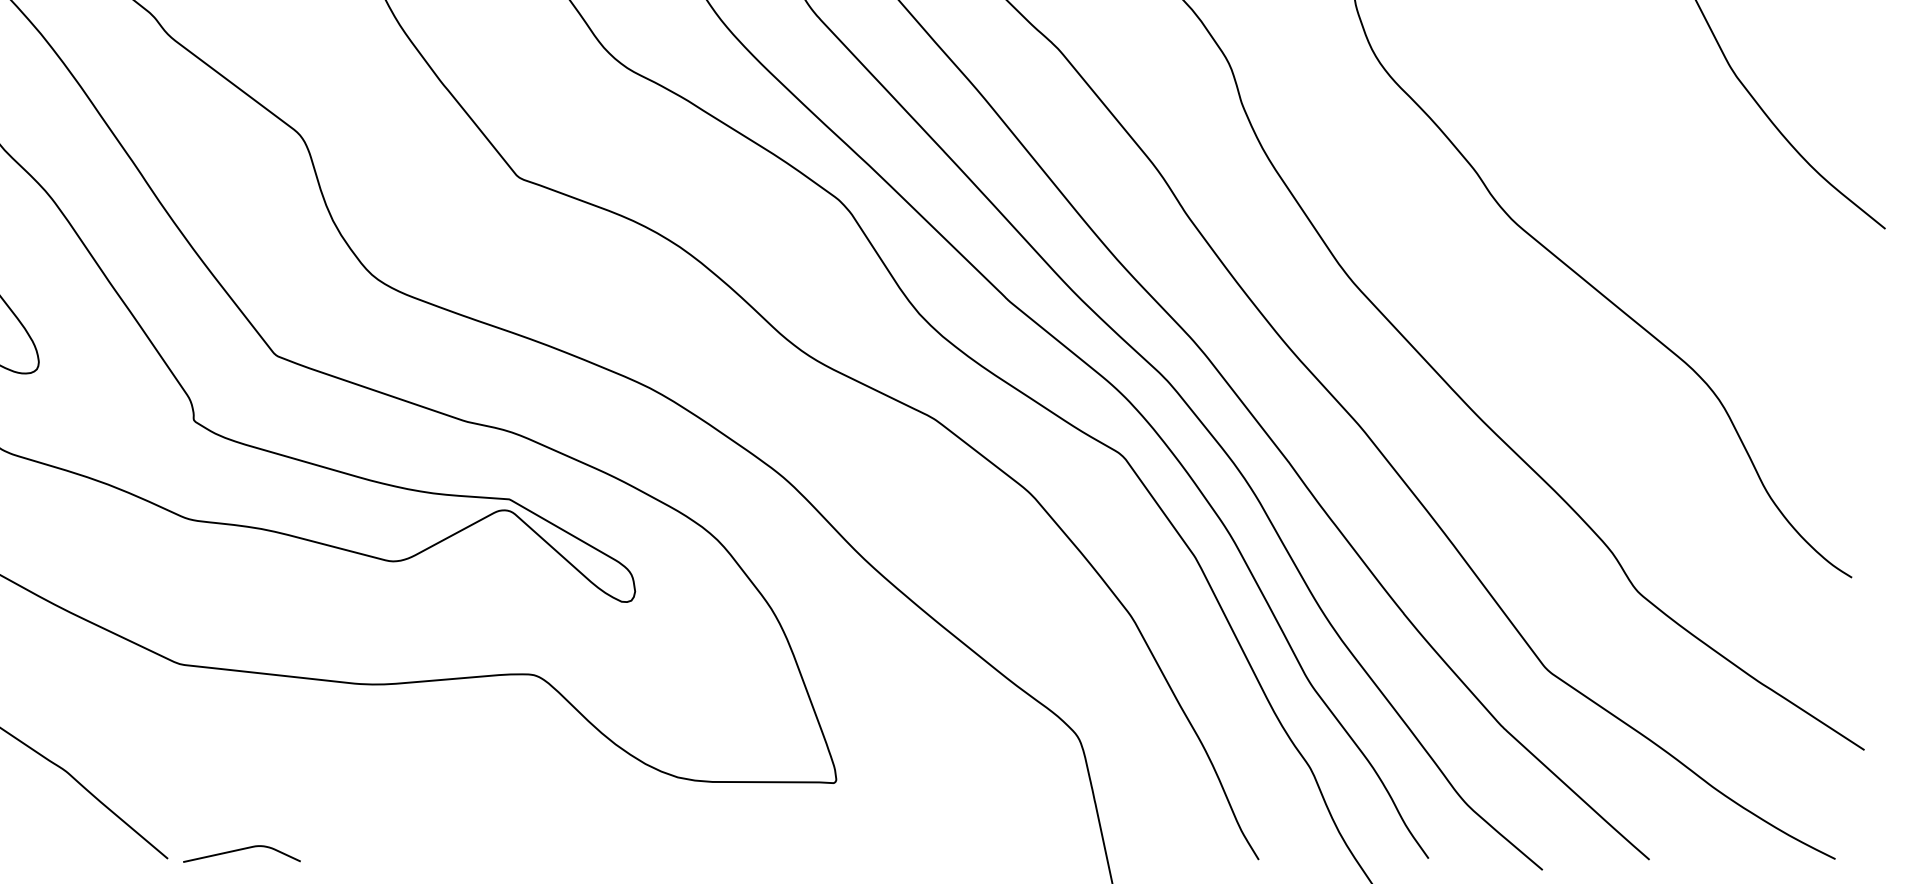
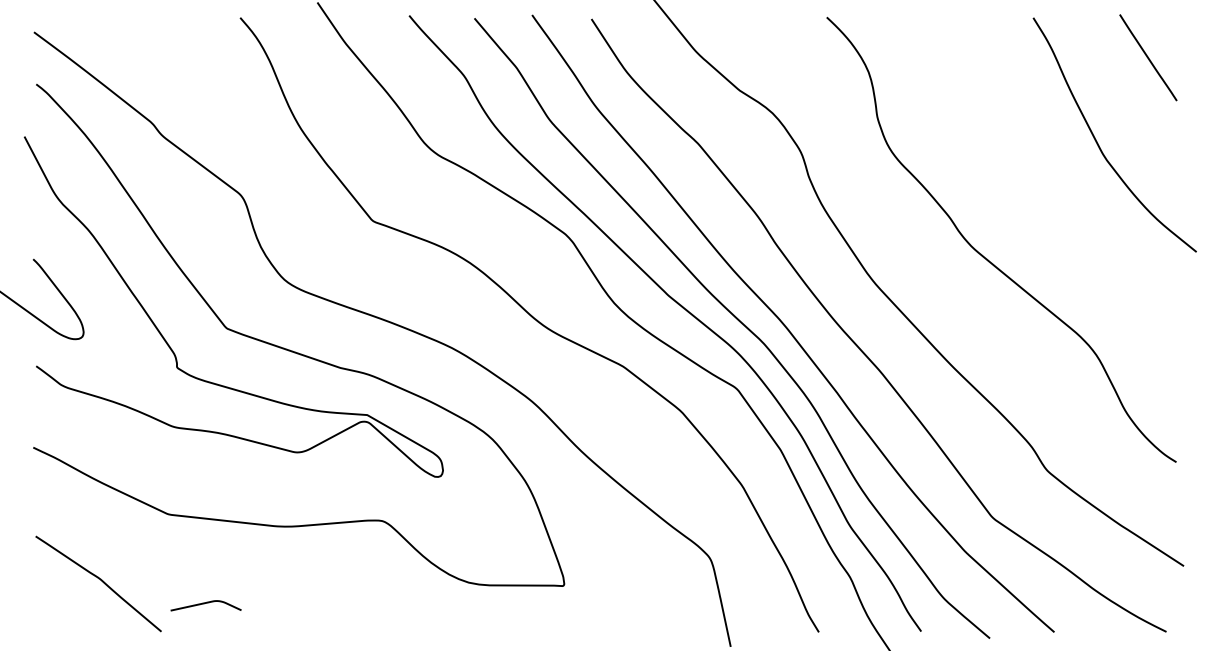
curve: (239, 851) -> (204, 604), moved

